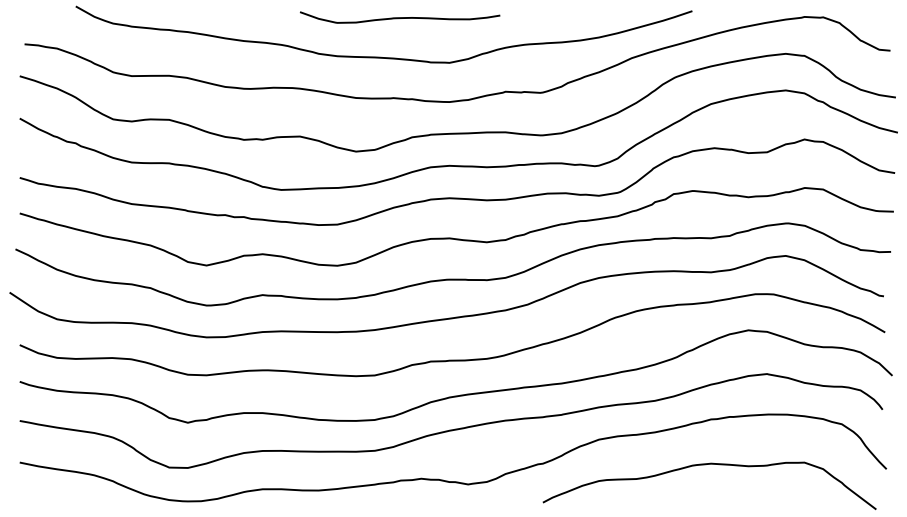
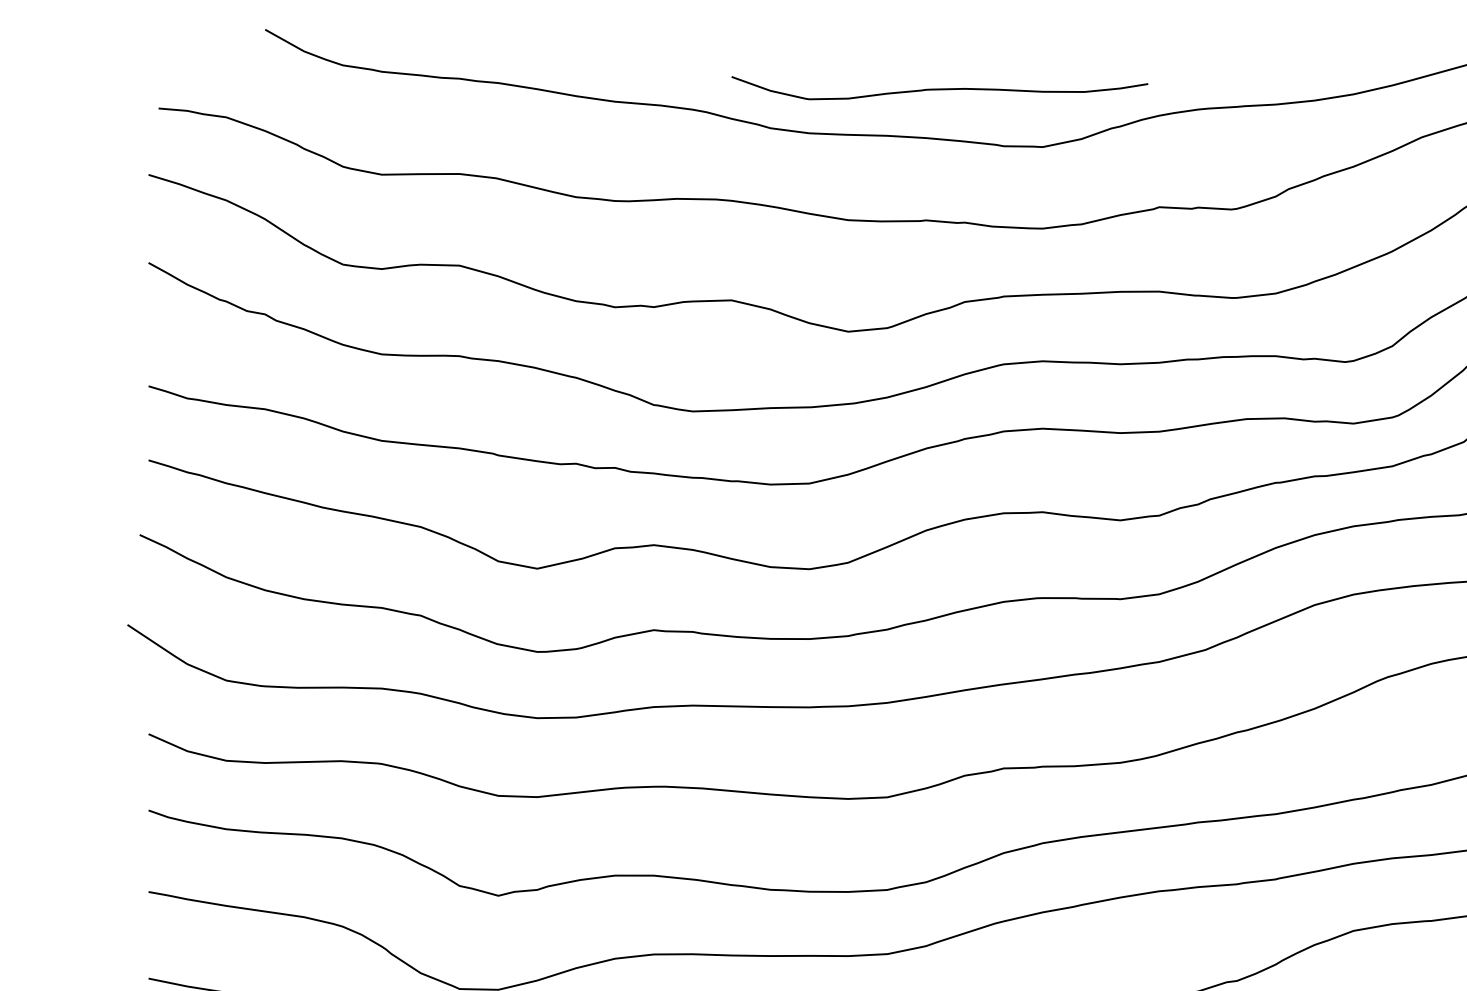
curve: (400, 17) -> (940, 88), moved

